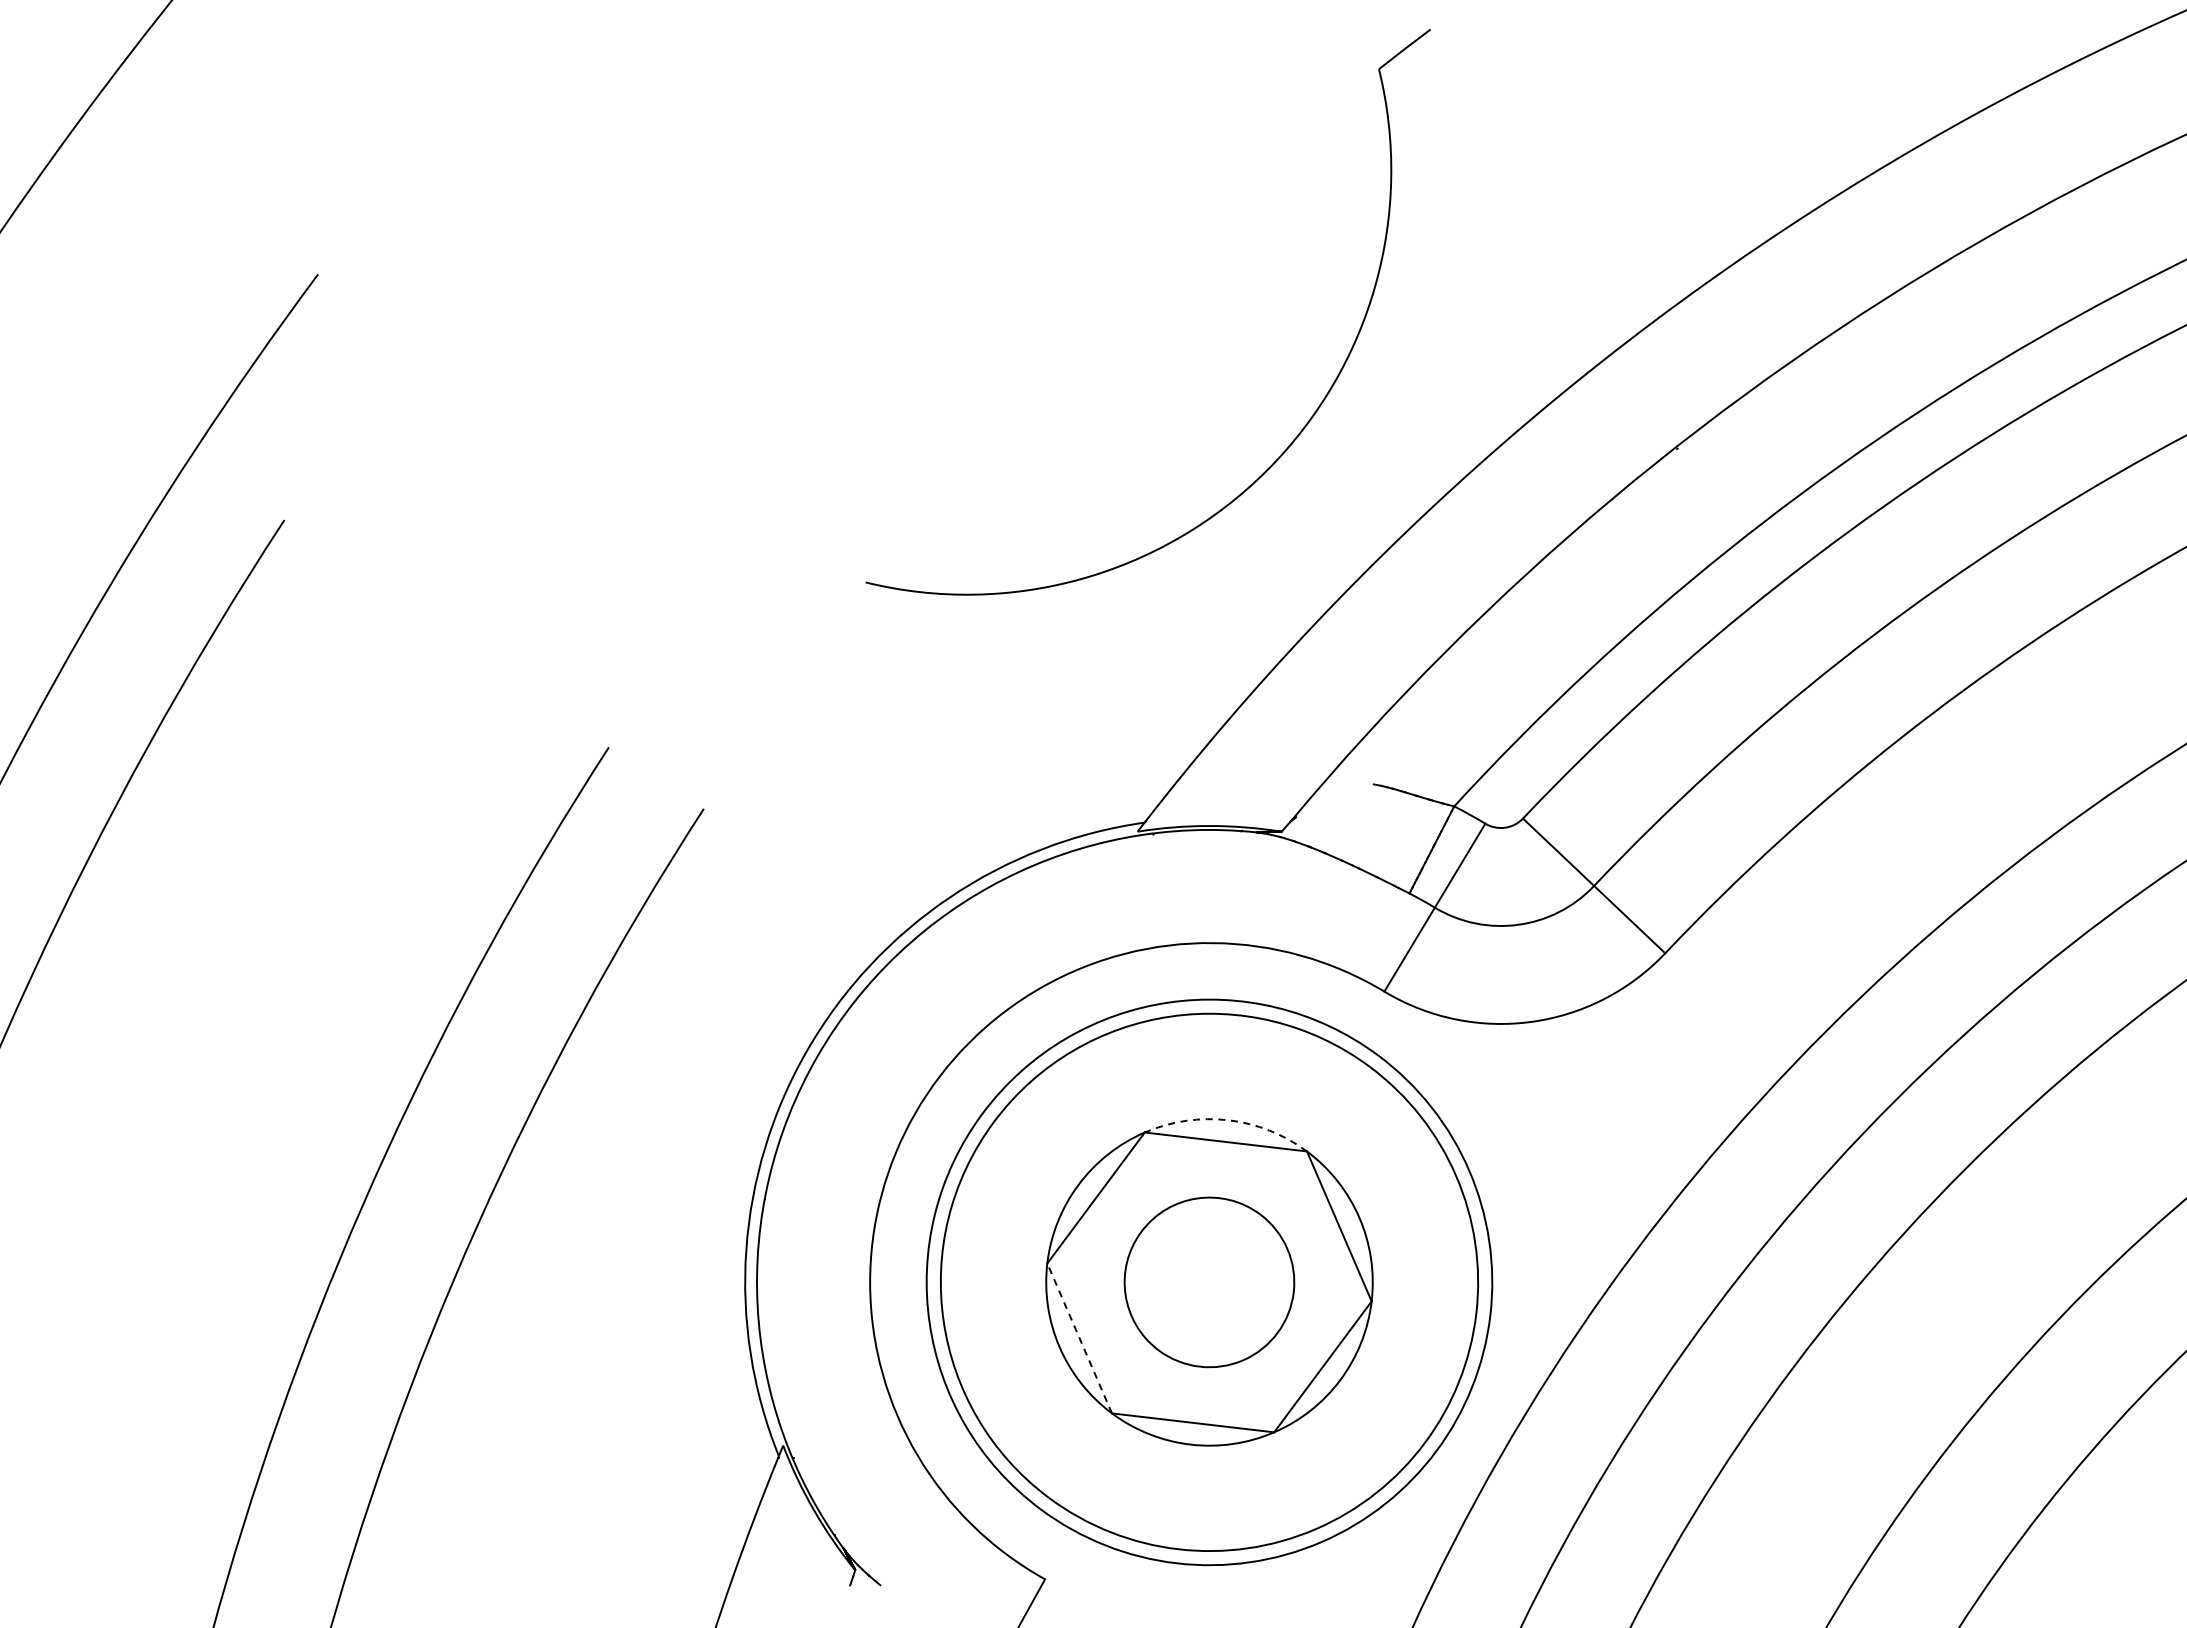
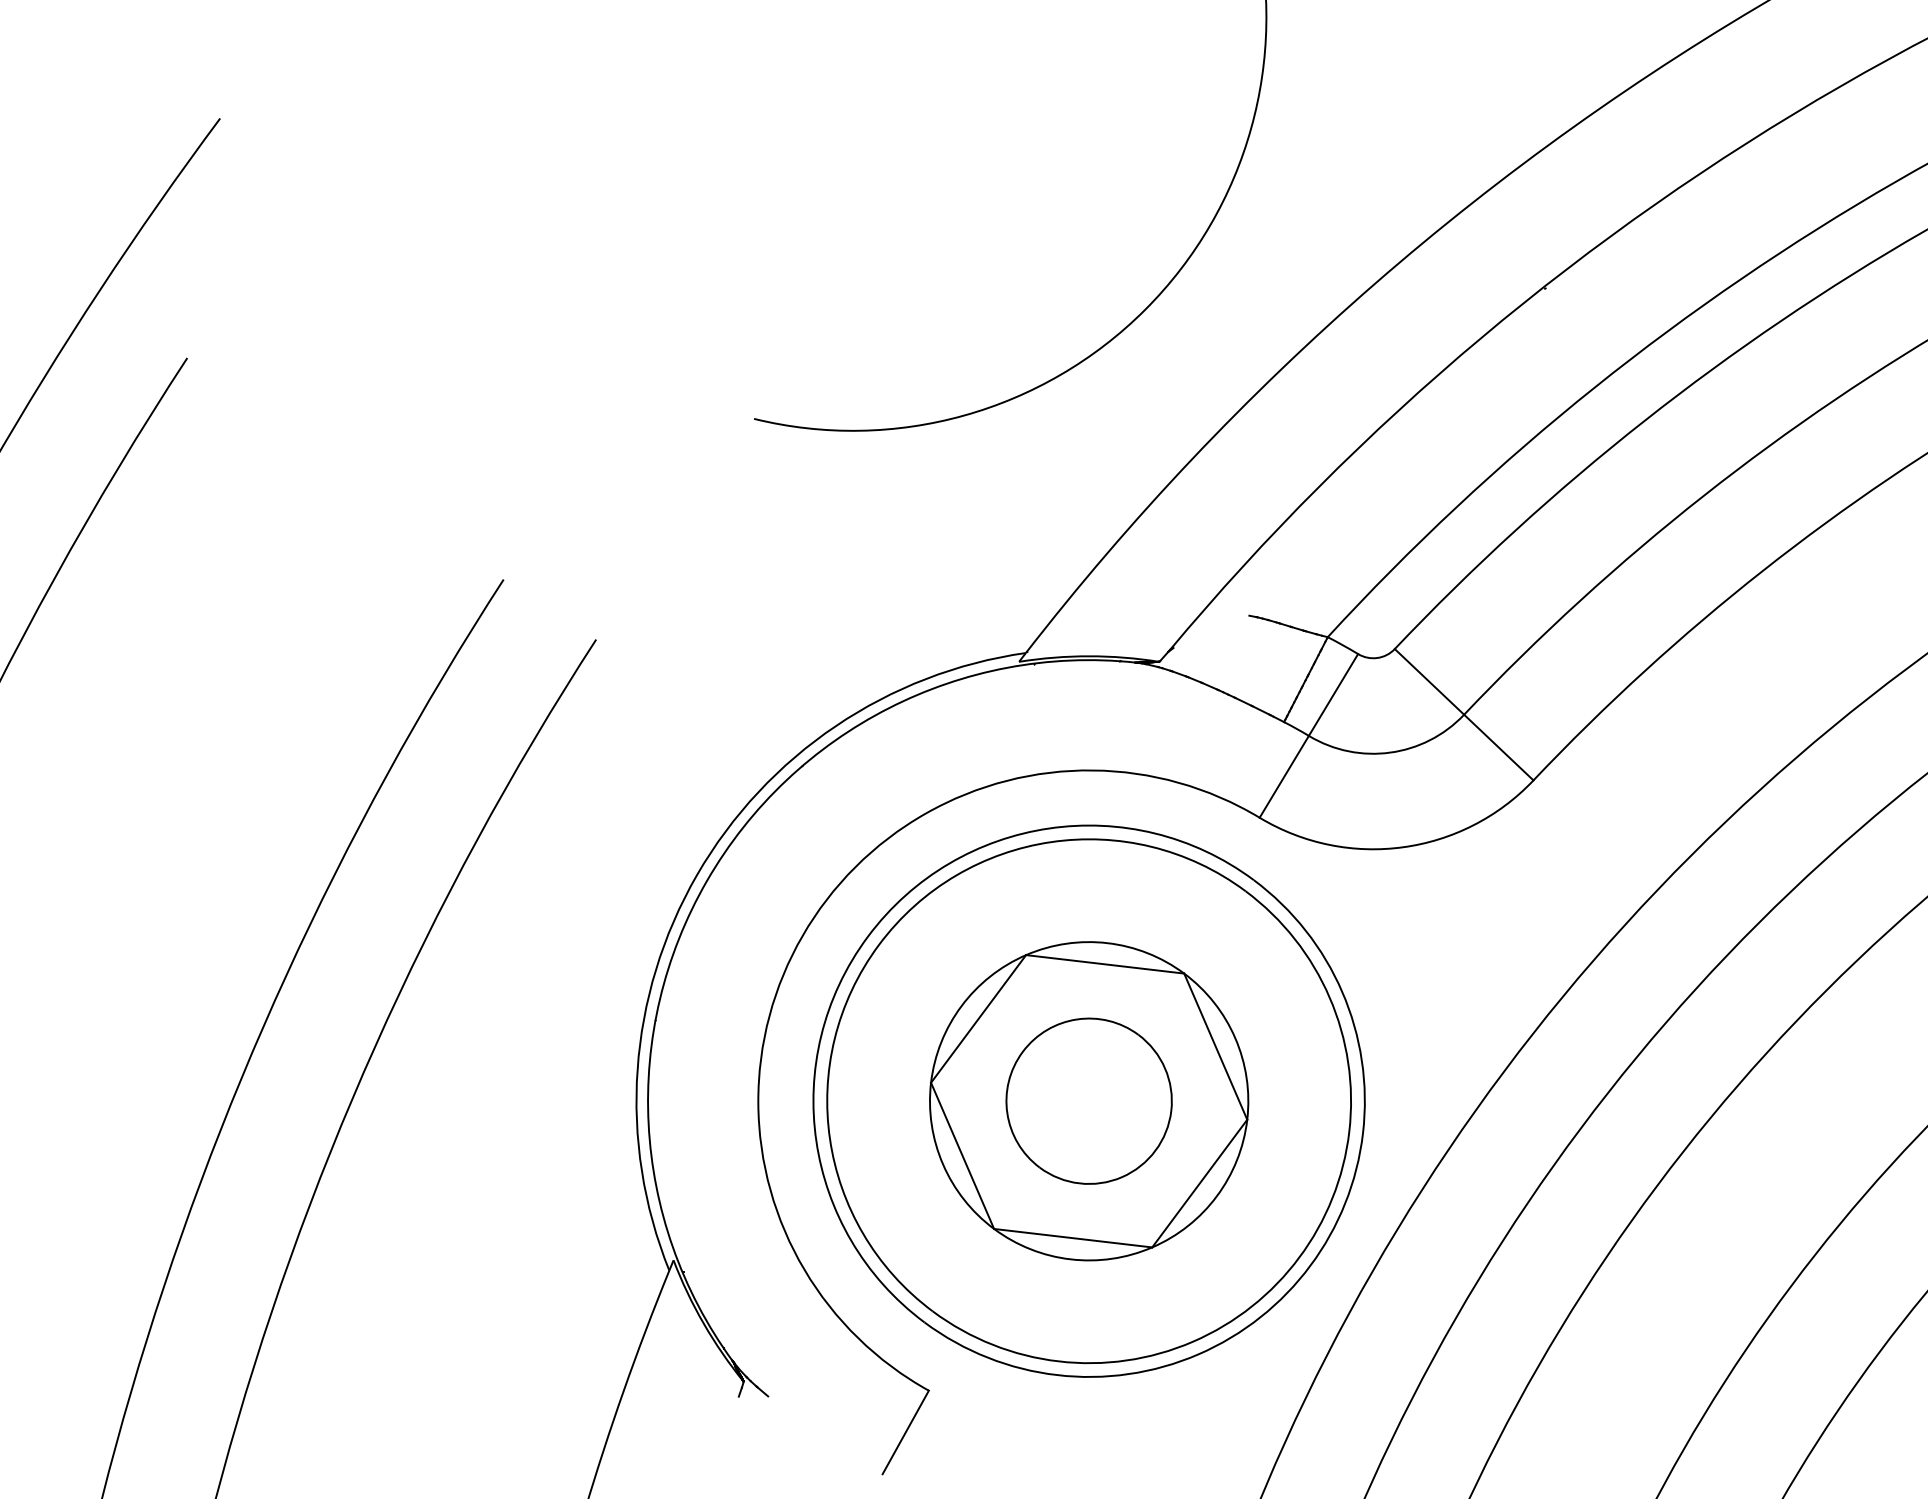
arc: (1228, 1120) -> (1107, 943), dashed -> solid
line: (1079, 1338) -> (962, 1155), dashed -> solid

